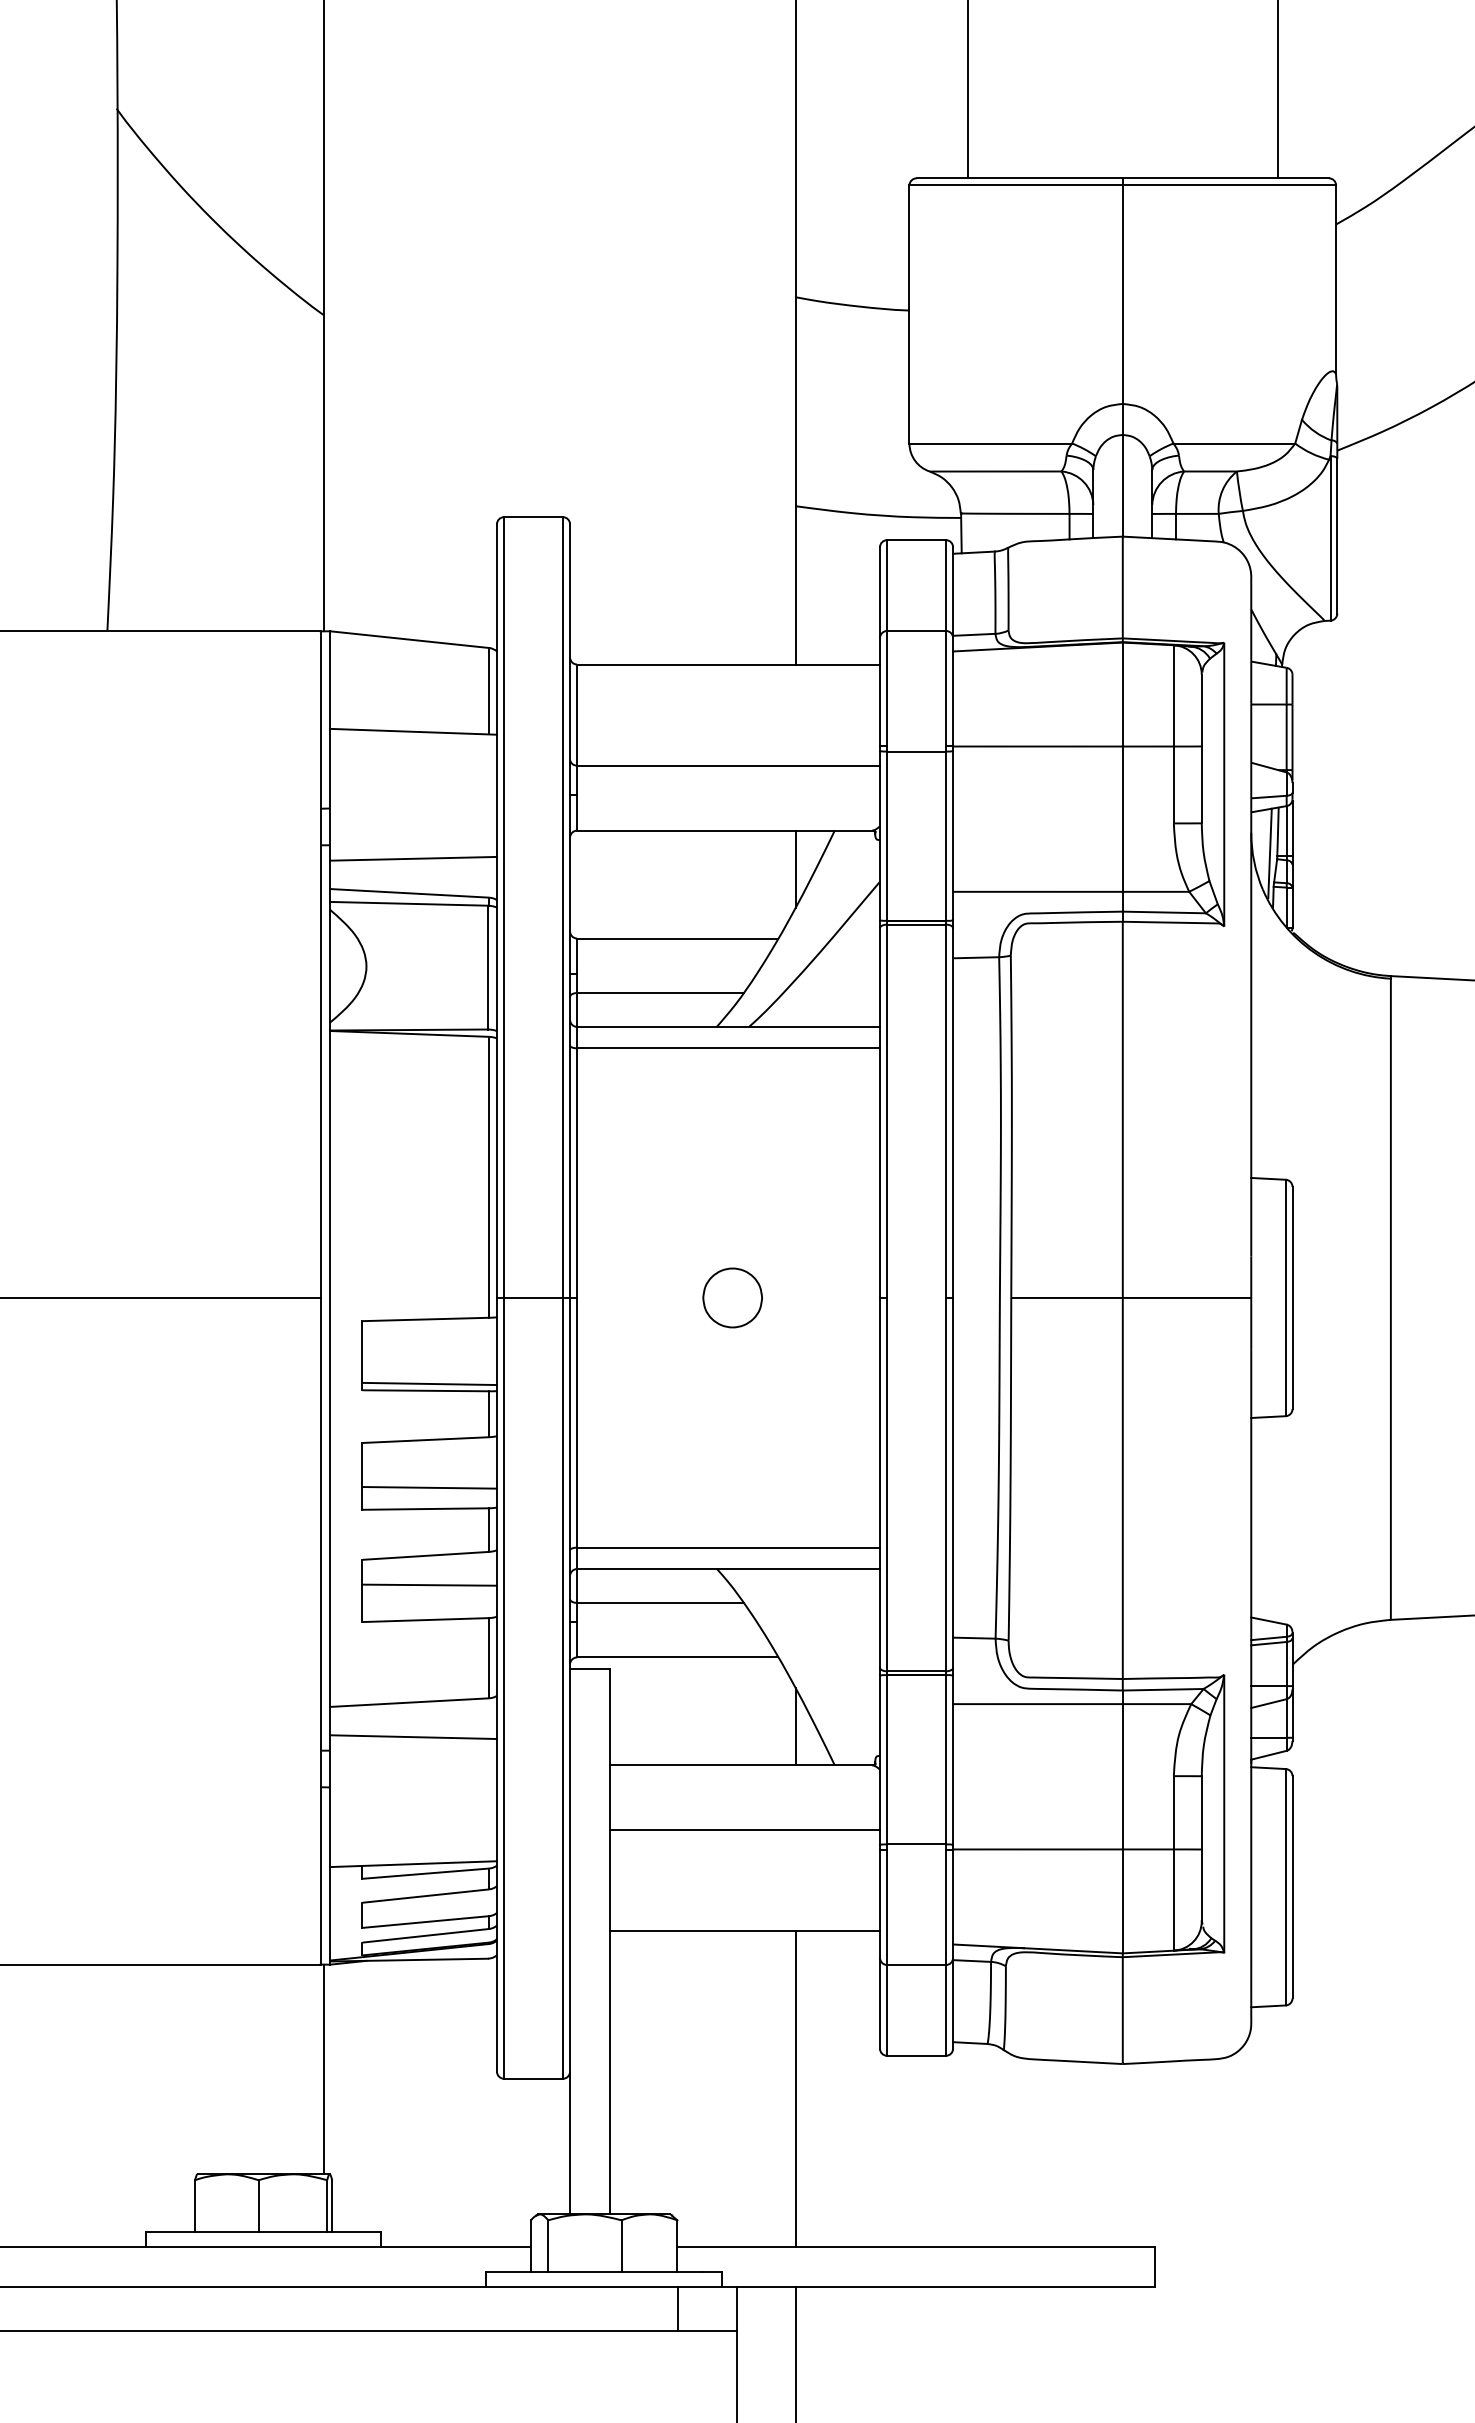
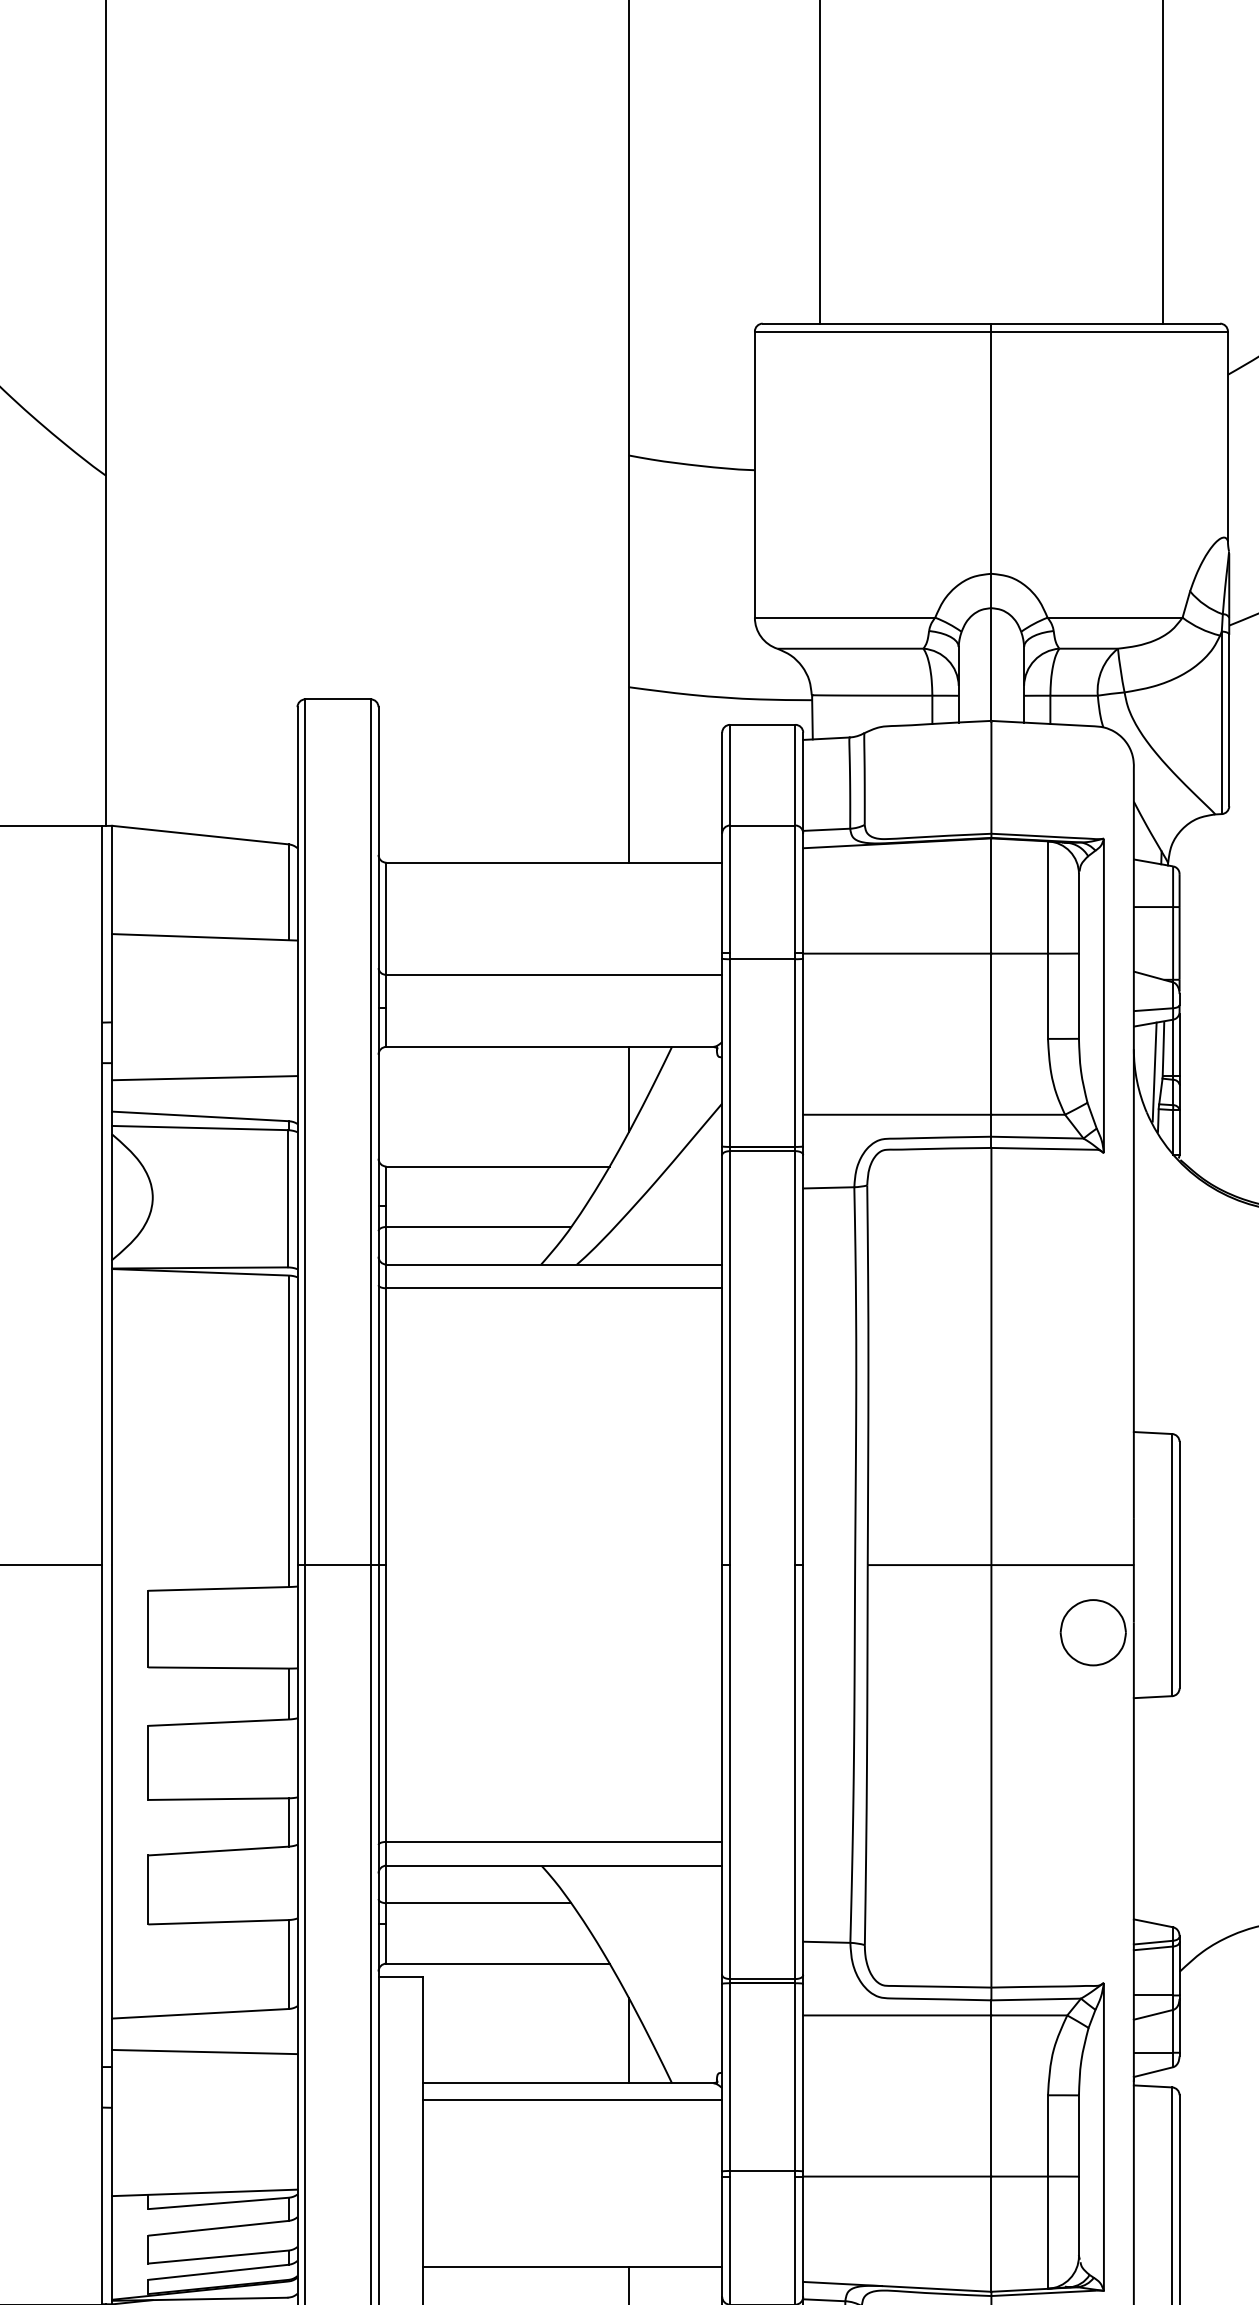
part: (732, 1297) -> (1093, 1632), moved
line: (429, 1383) -> (222, 1659), removed
line: (429, 1487) -> (222, 1775), removed
line: (429, 1584) -> (222, 1882), removed
line: (745, 1830) -> (573, 2100), moved

